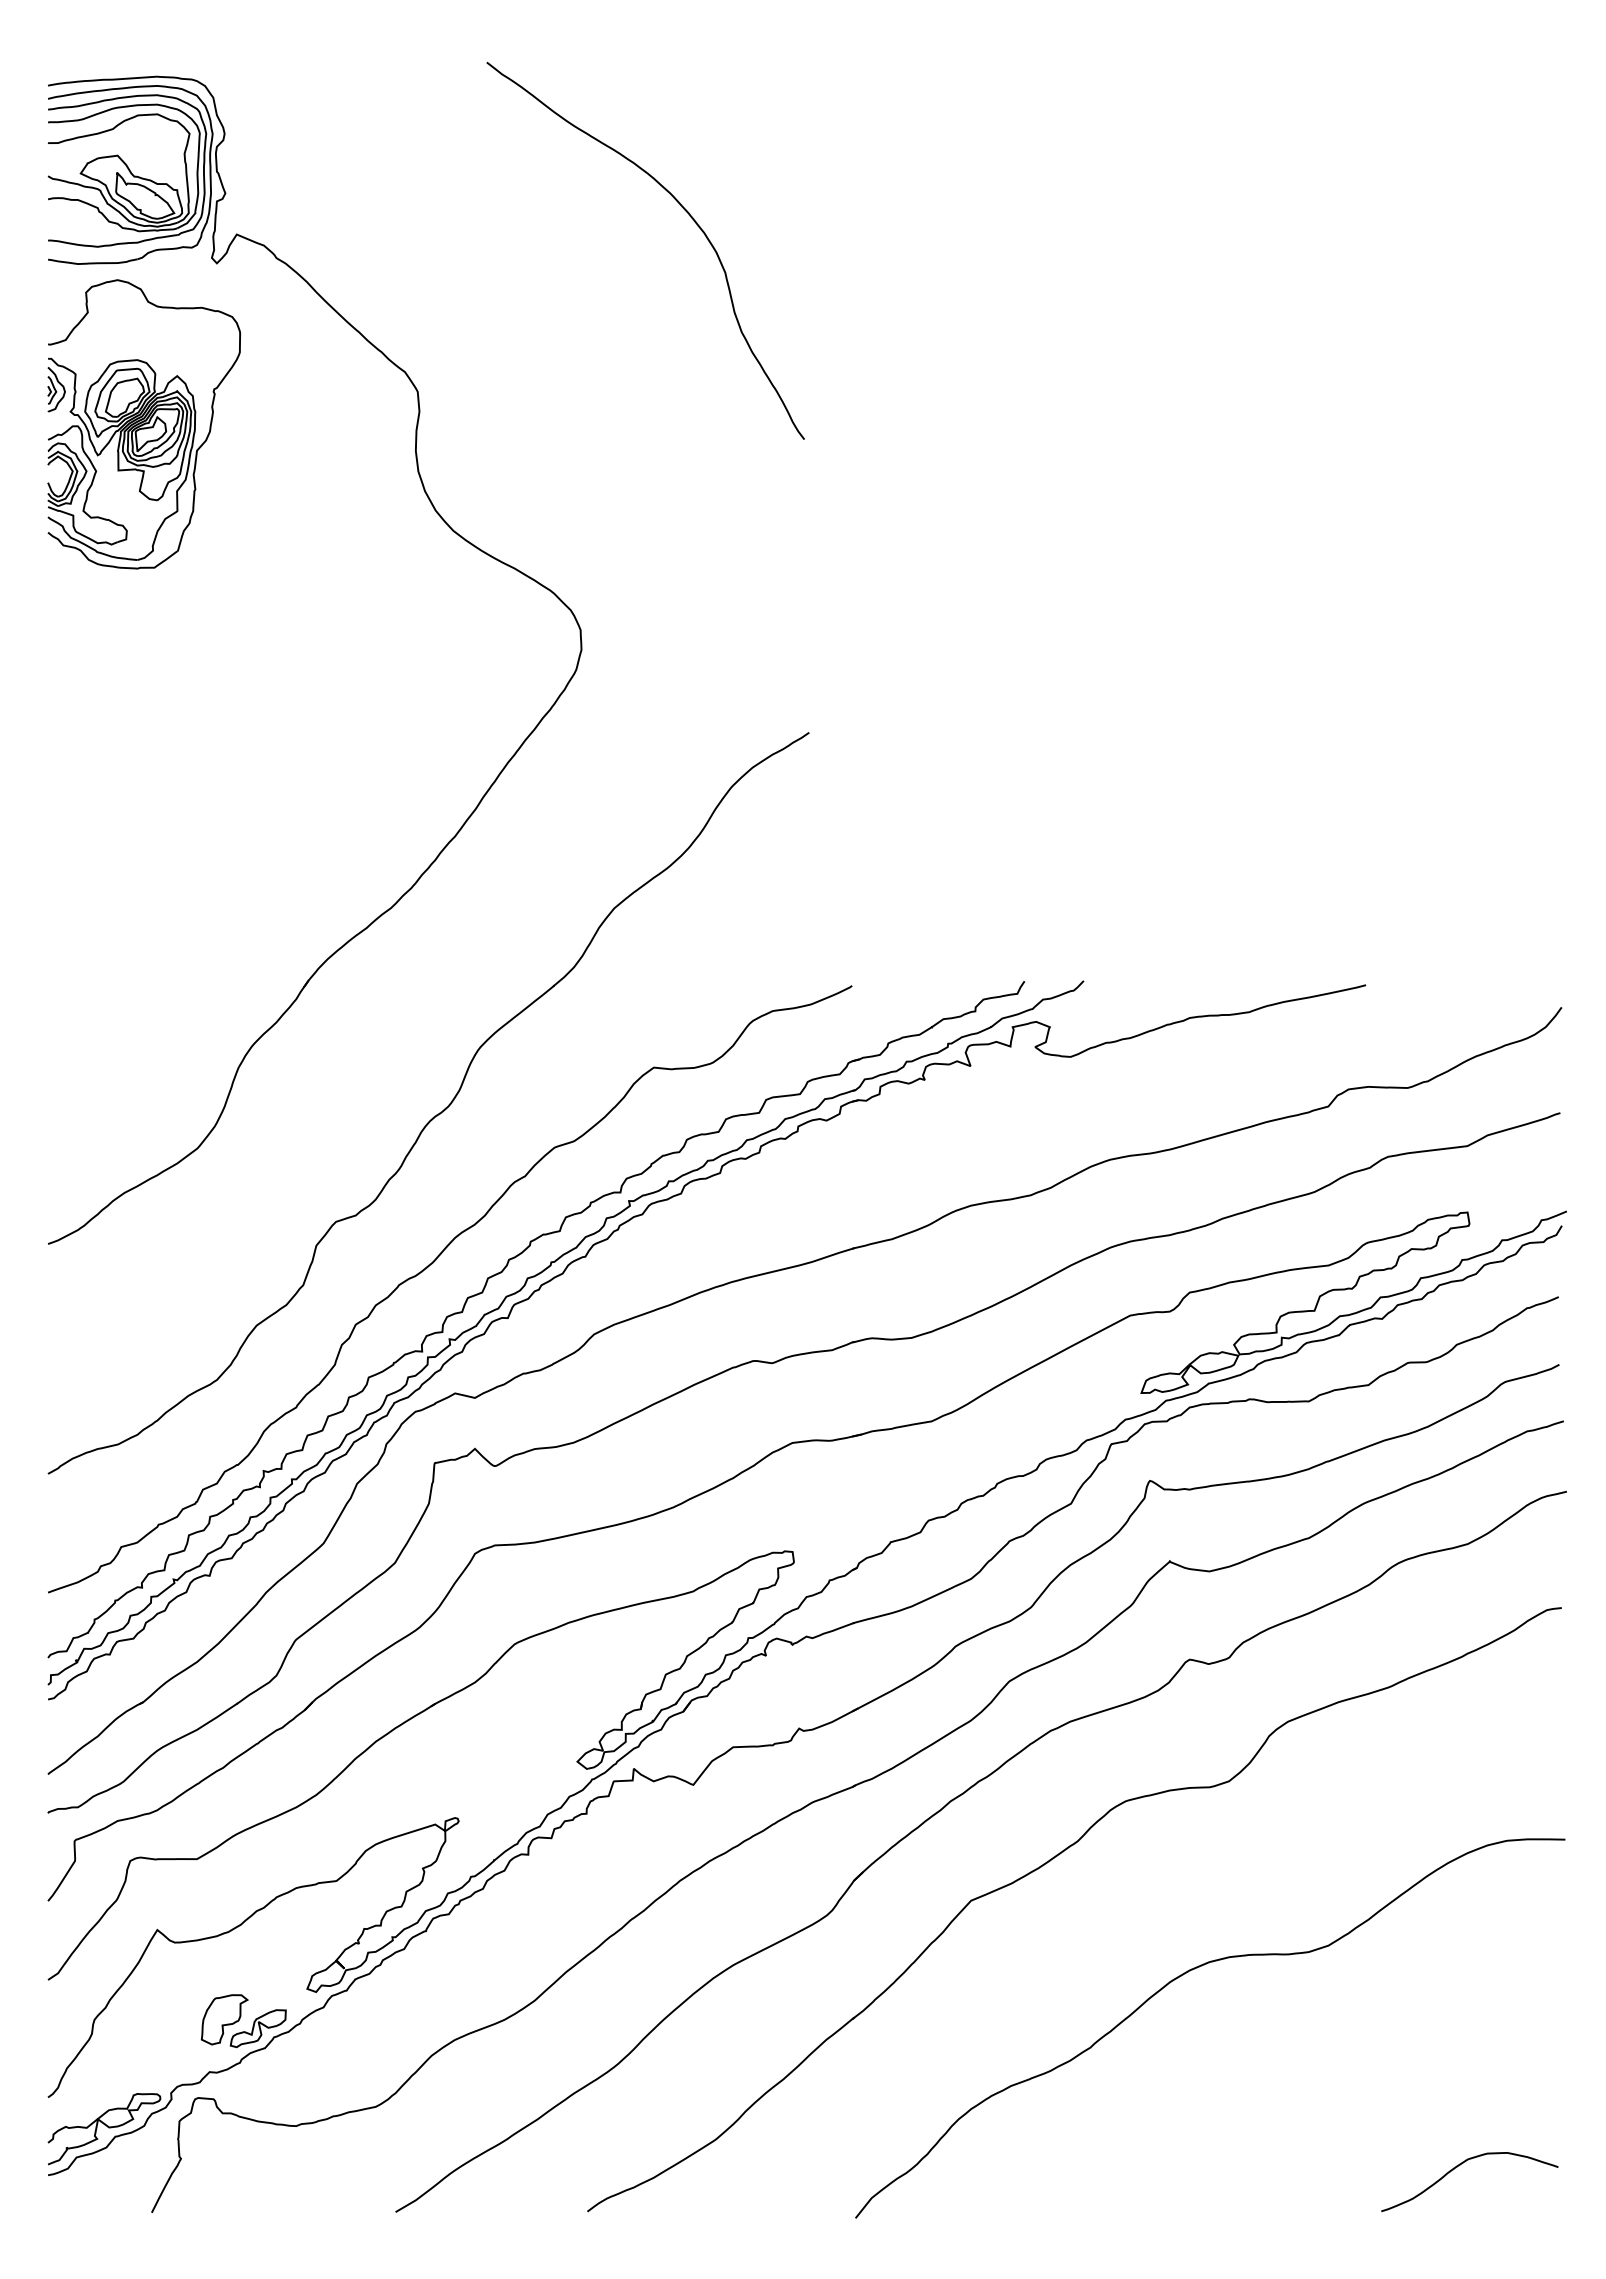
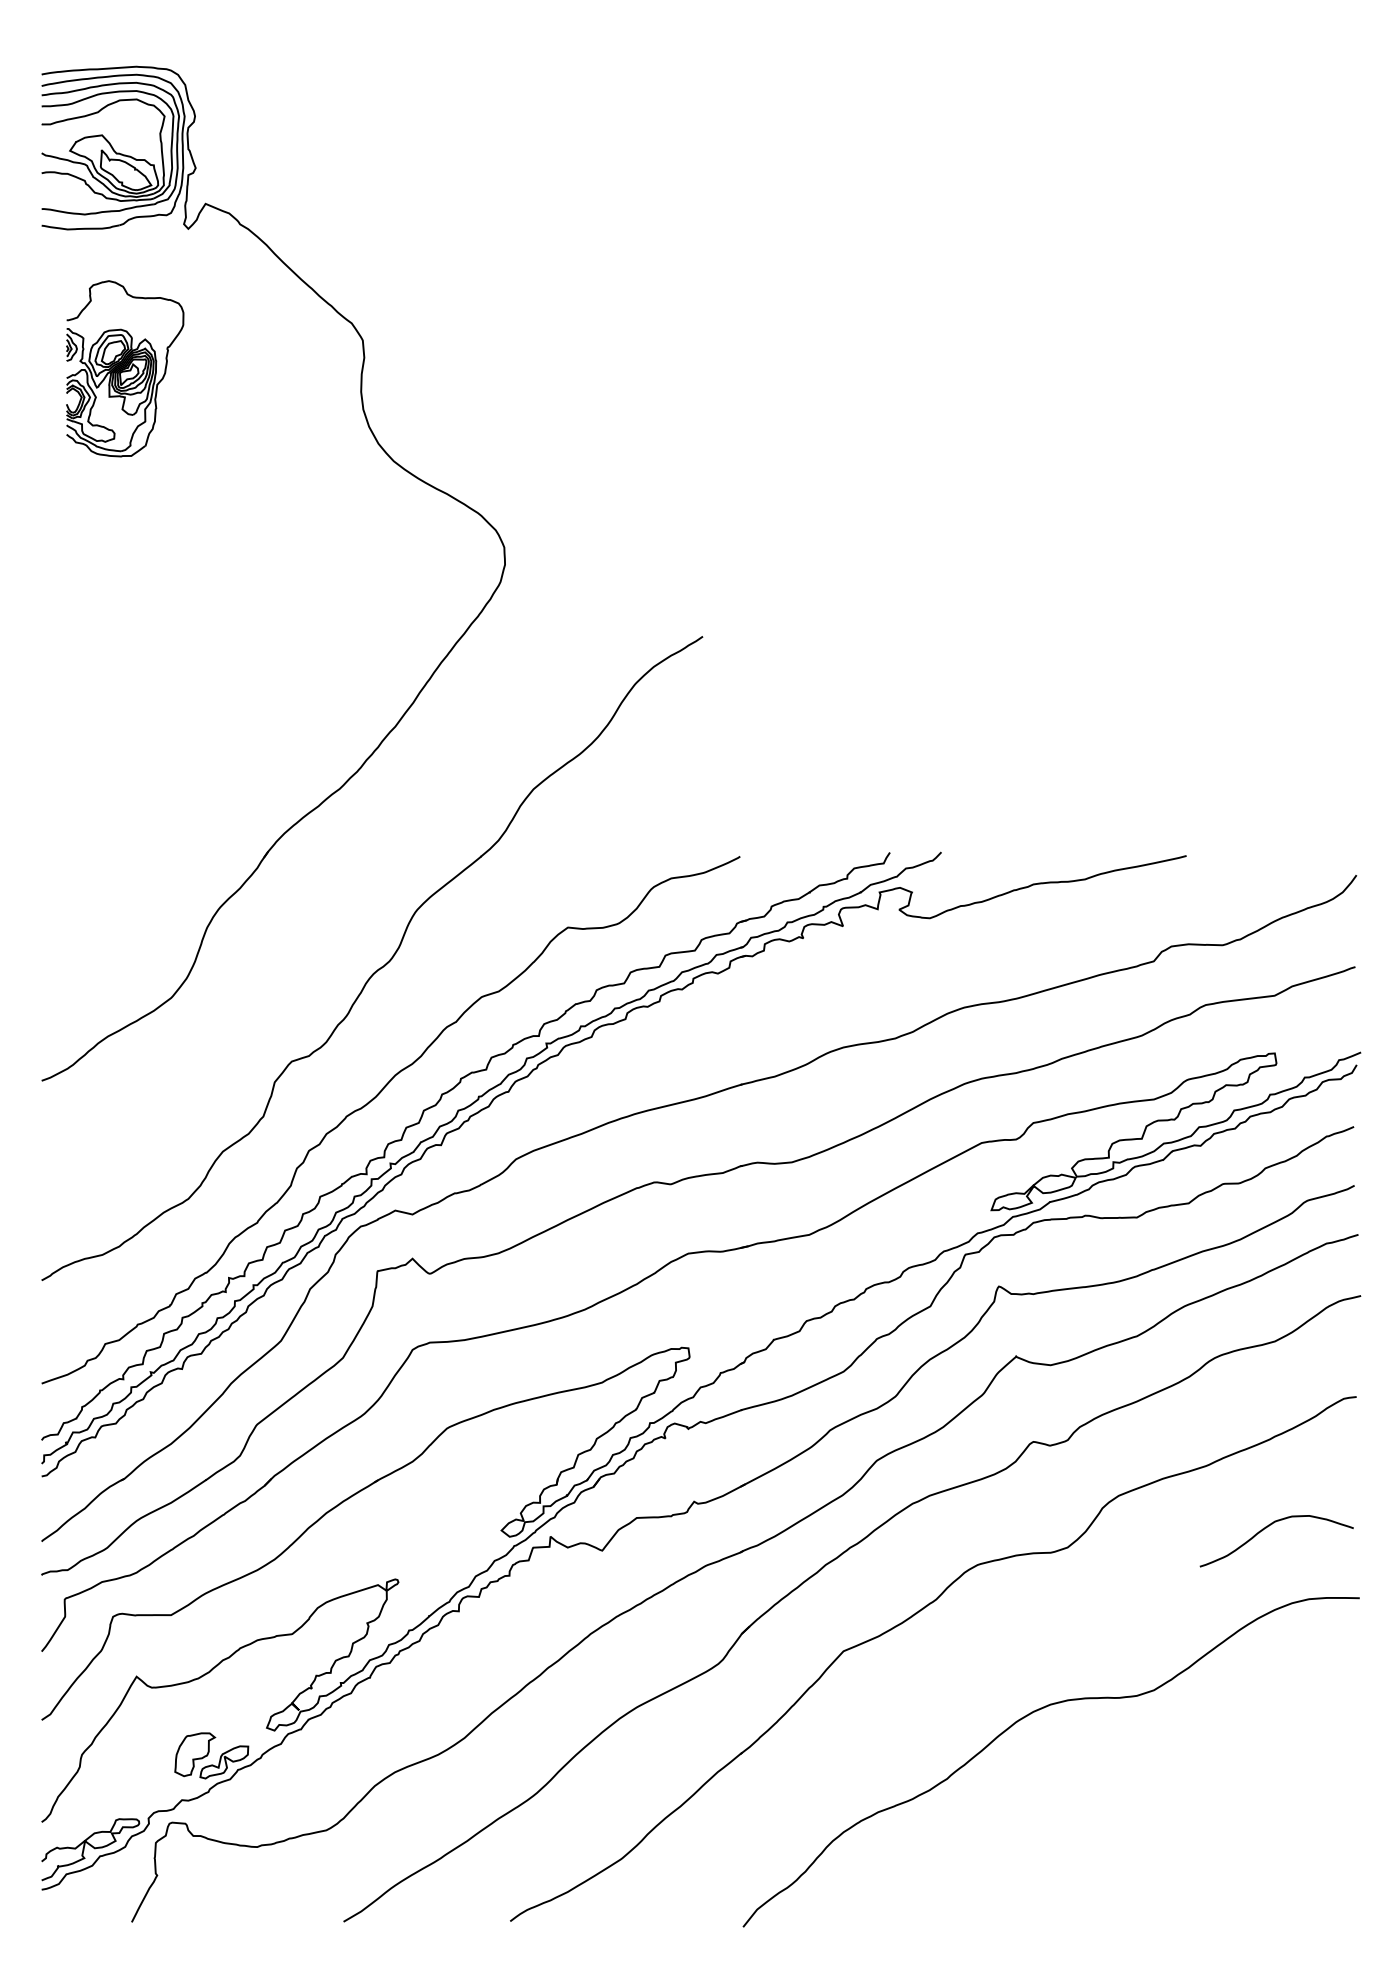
curve: (689, 216) -> (598, 188), removed
part: (143, 424) -> (124, 368), size x0.7
curve: (1457, 2167) -> (1266, 1528), moved

